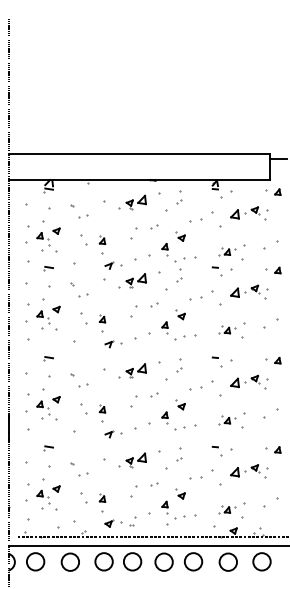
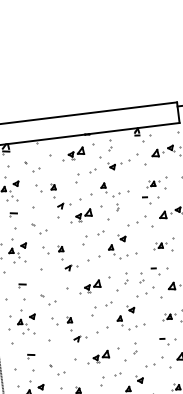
part: (180, 236) -> (111, 166), moved
part: (179, 275) -> (117, 207), size x0.6
part: (198, 367) -> (141, 277), added

